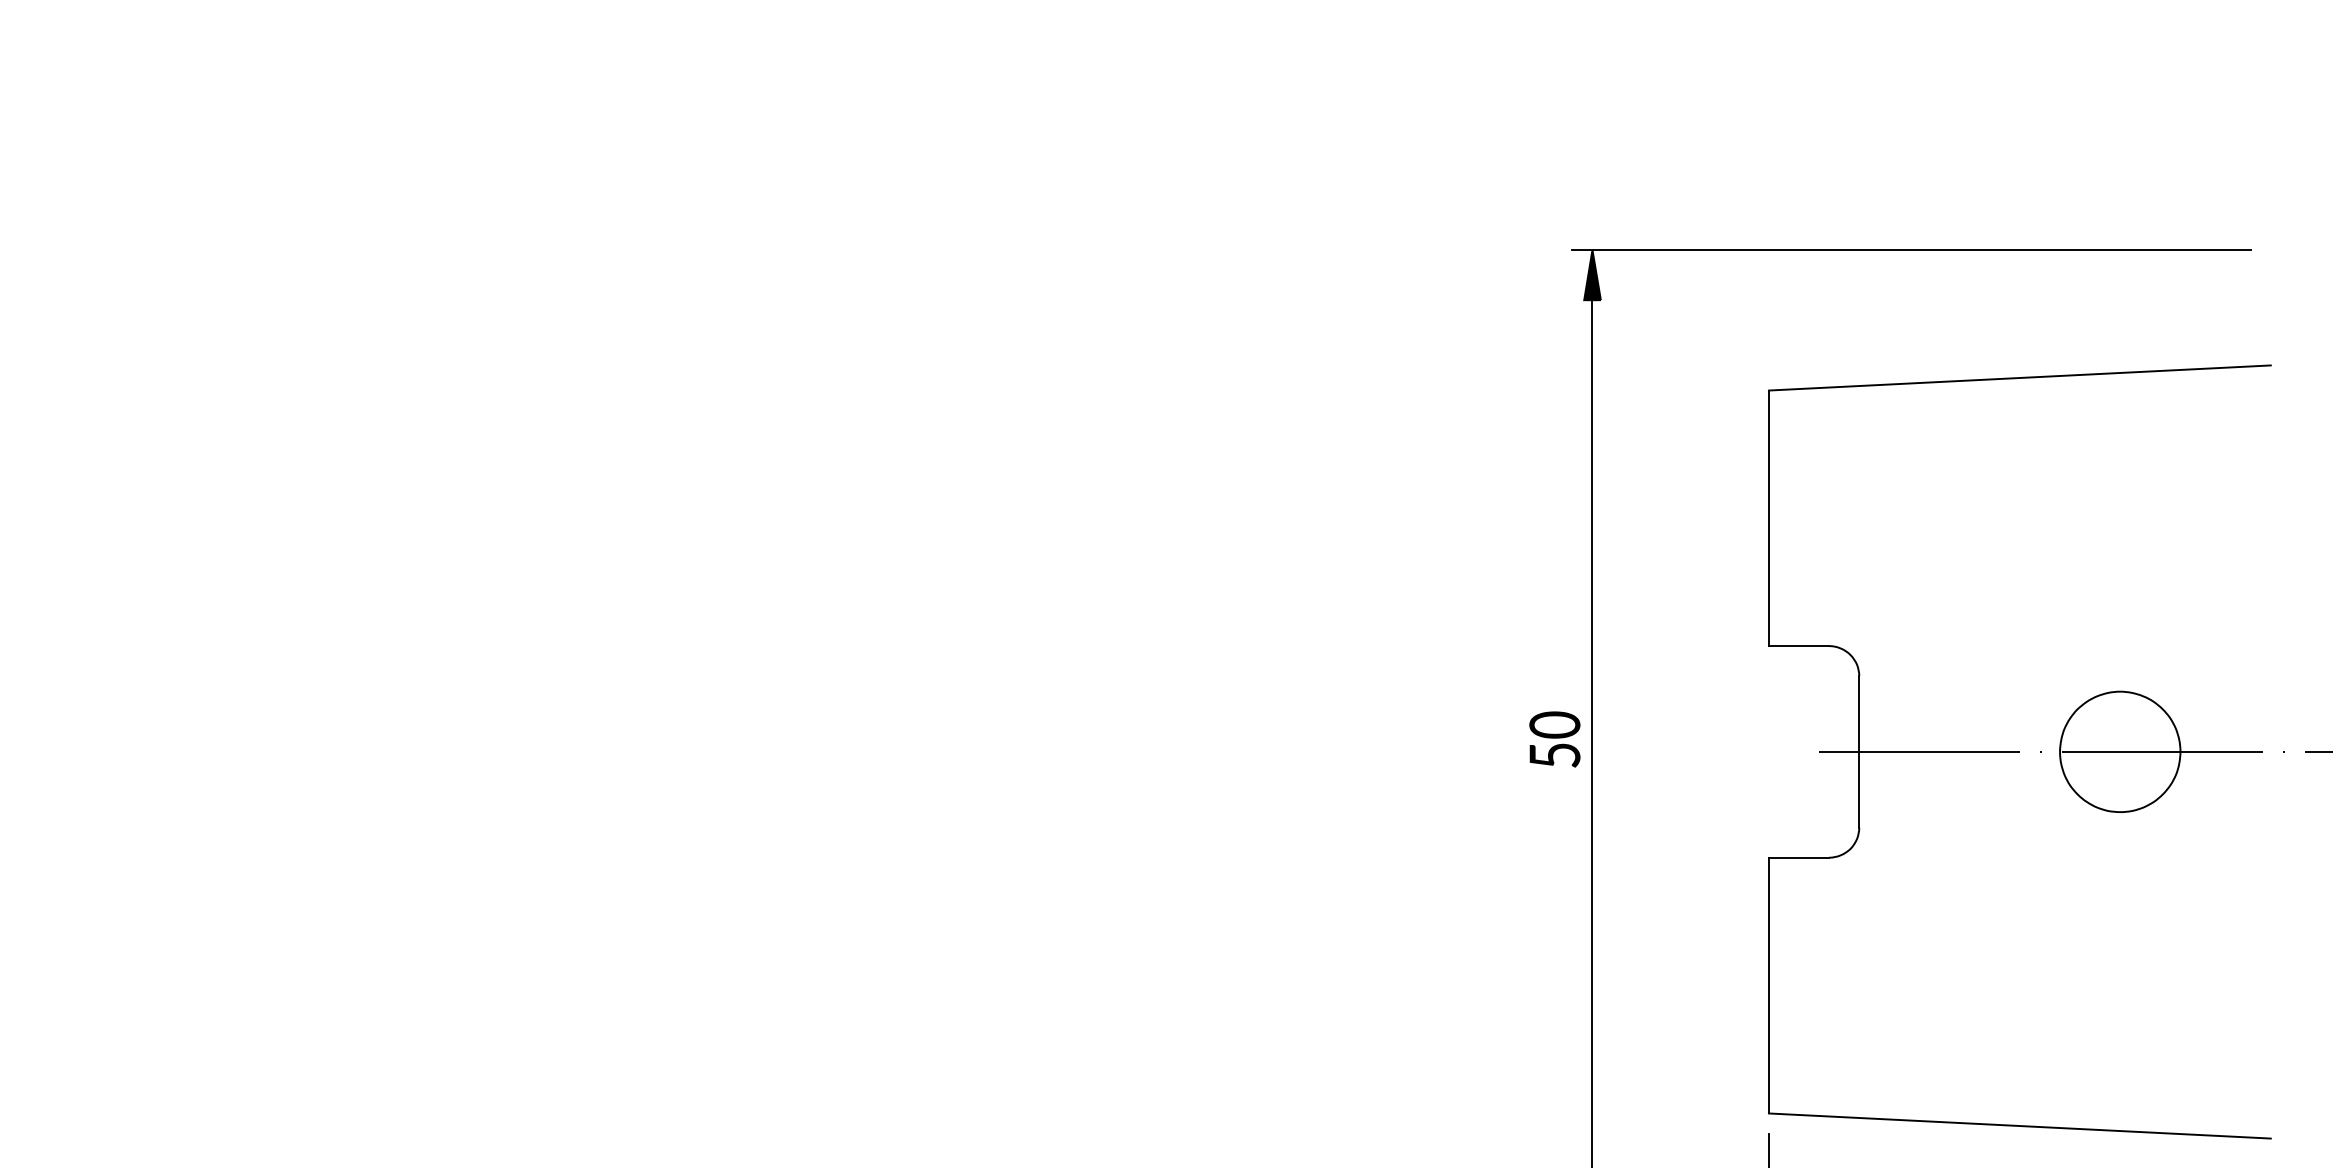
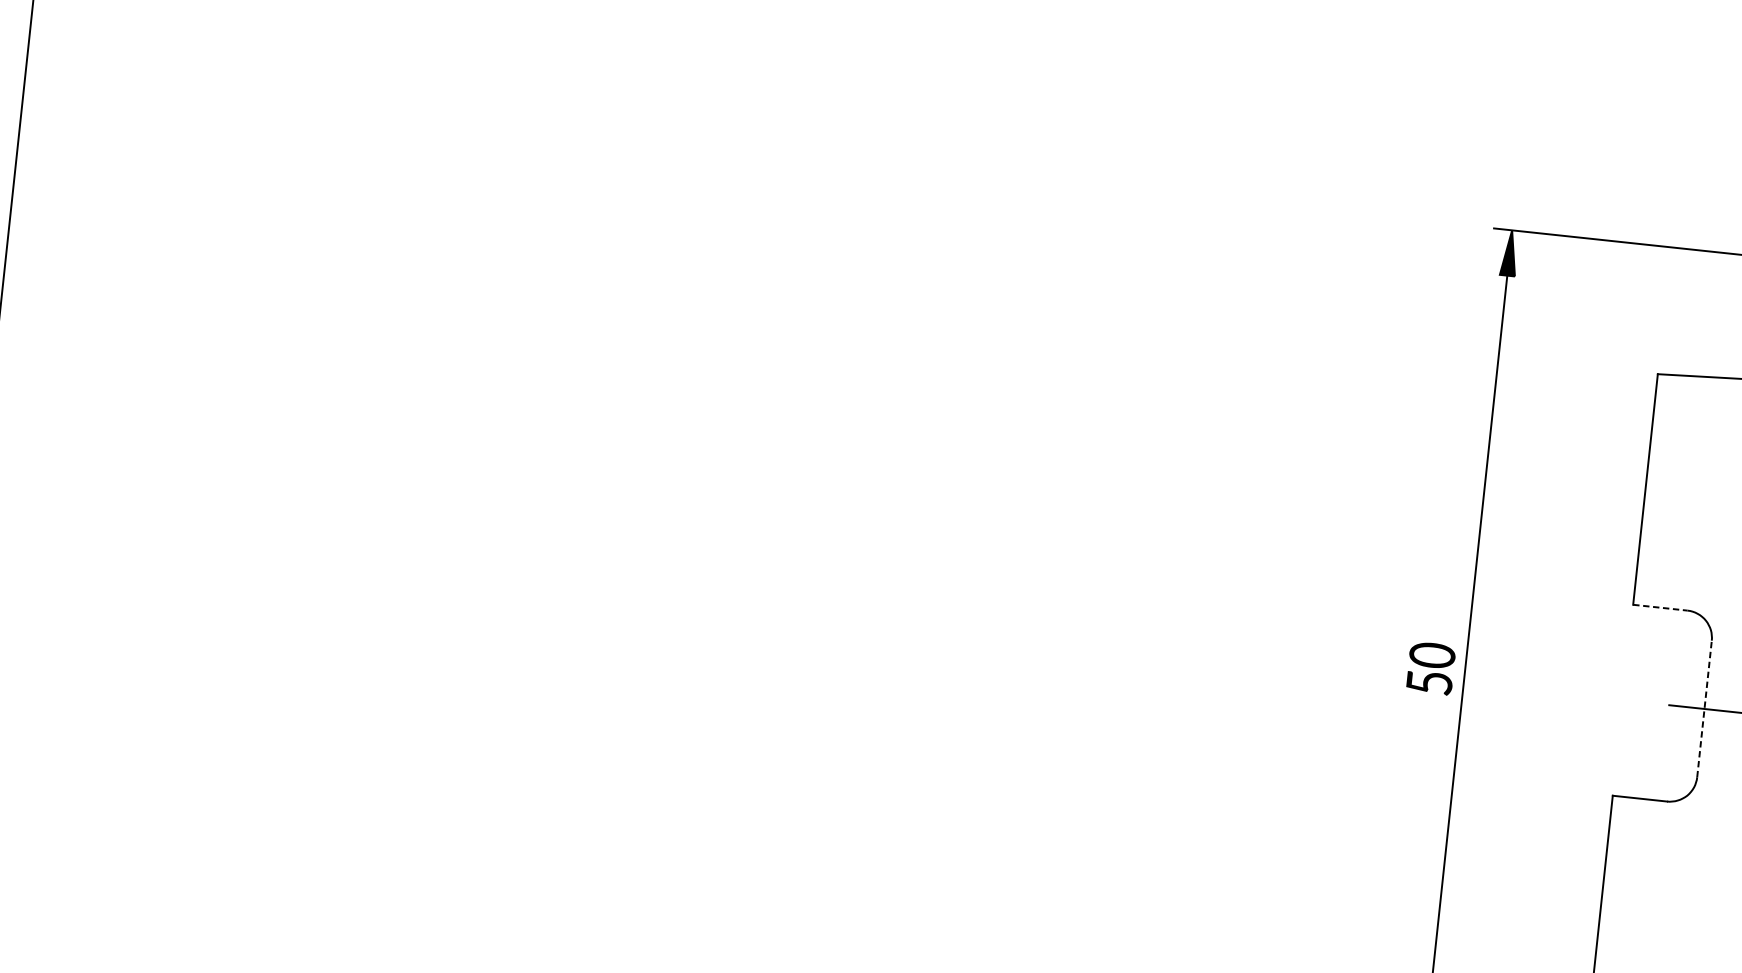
line: (1799, 646) -> (1660, 608), solid -> dashed
line: (1859, 751) -> (1704, 708), solid -> dashed

